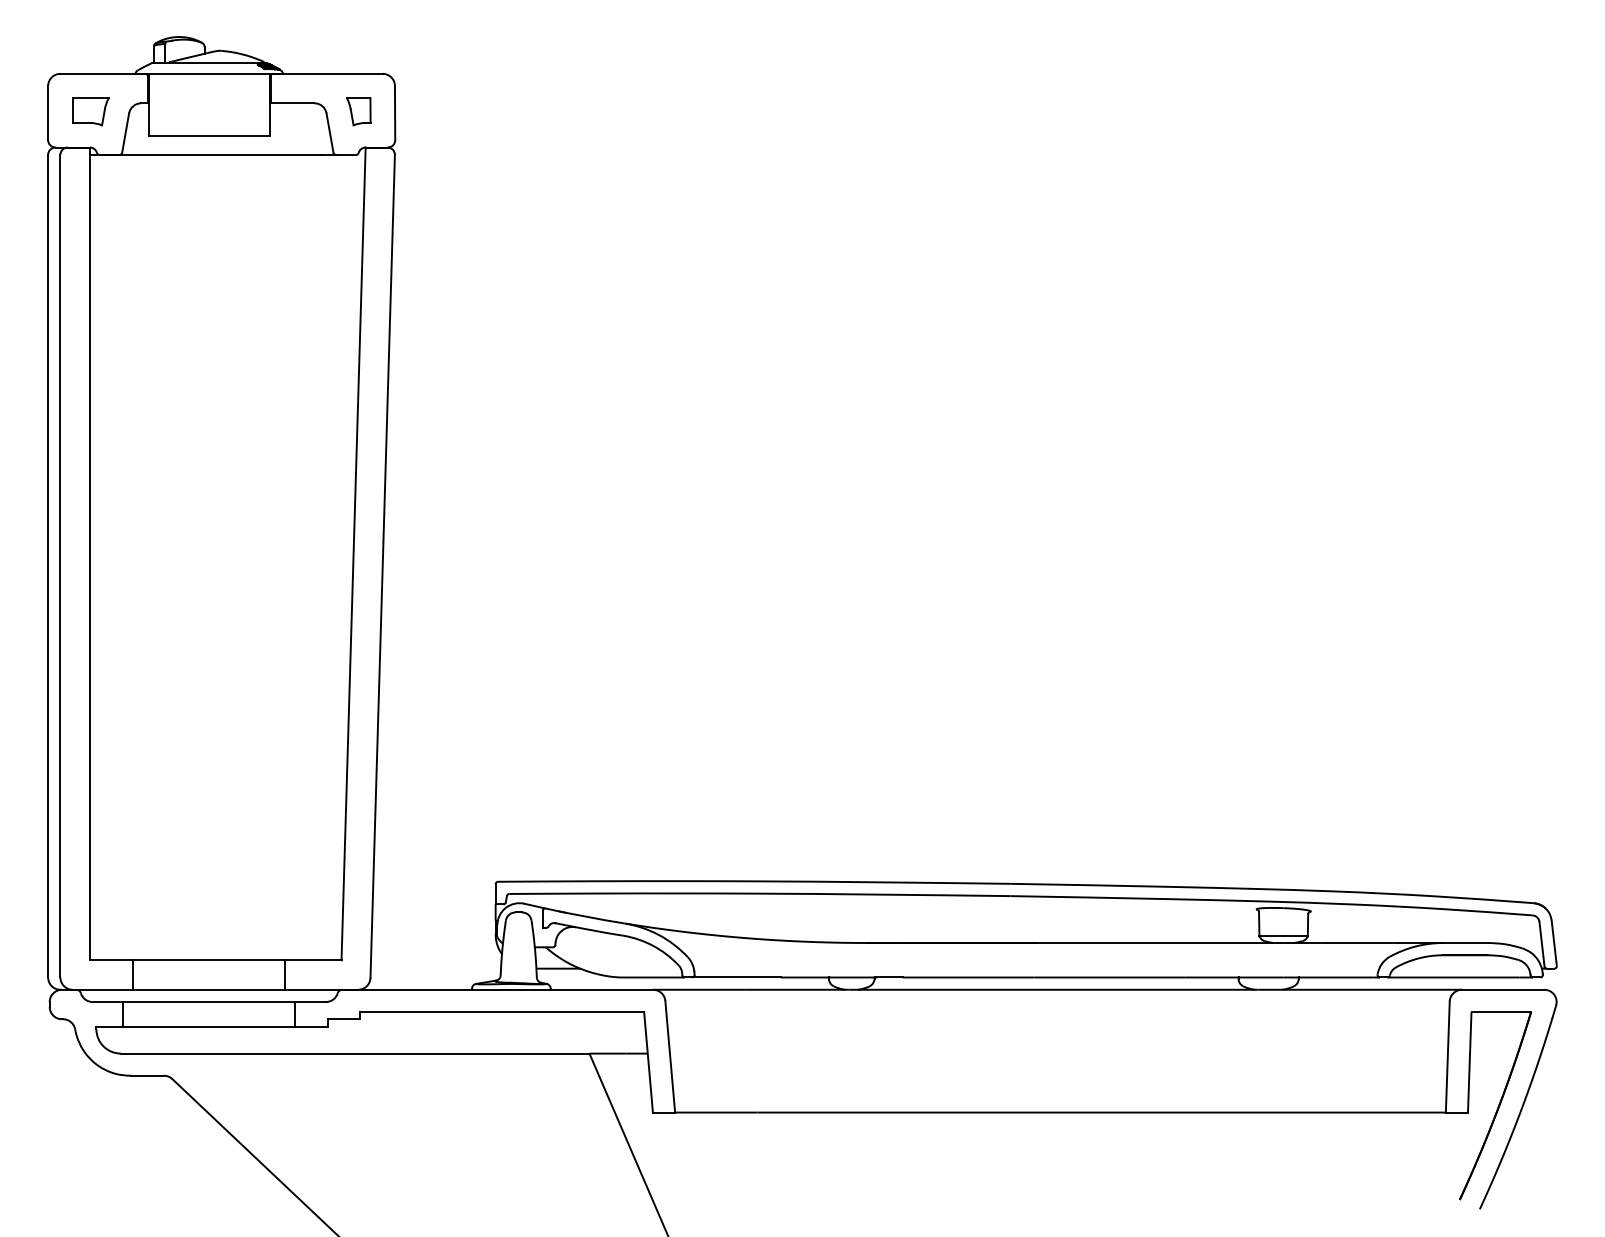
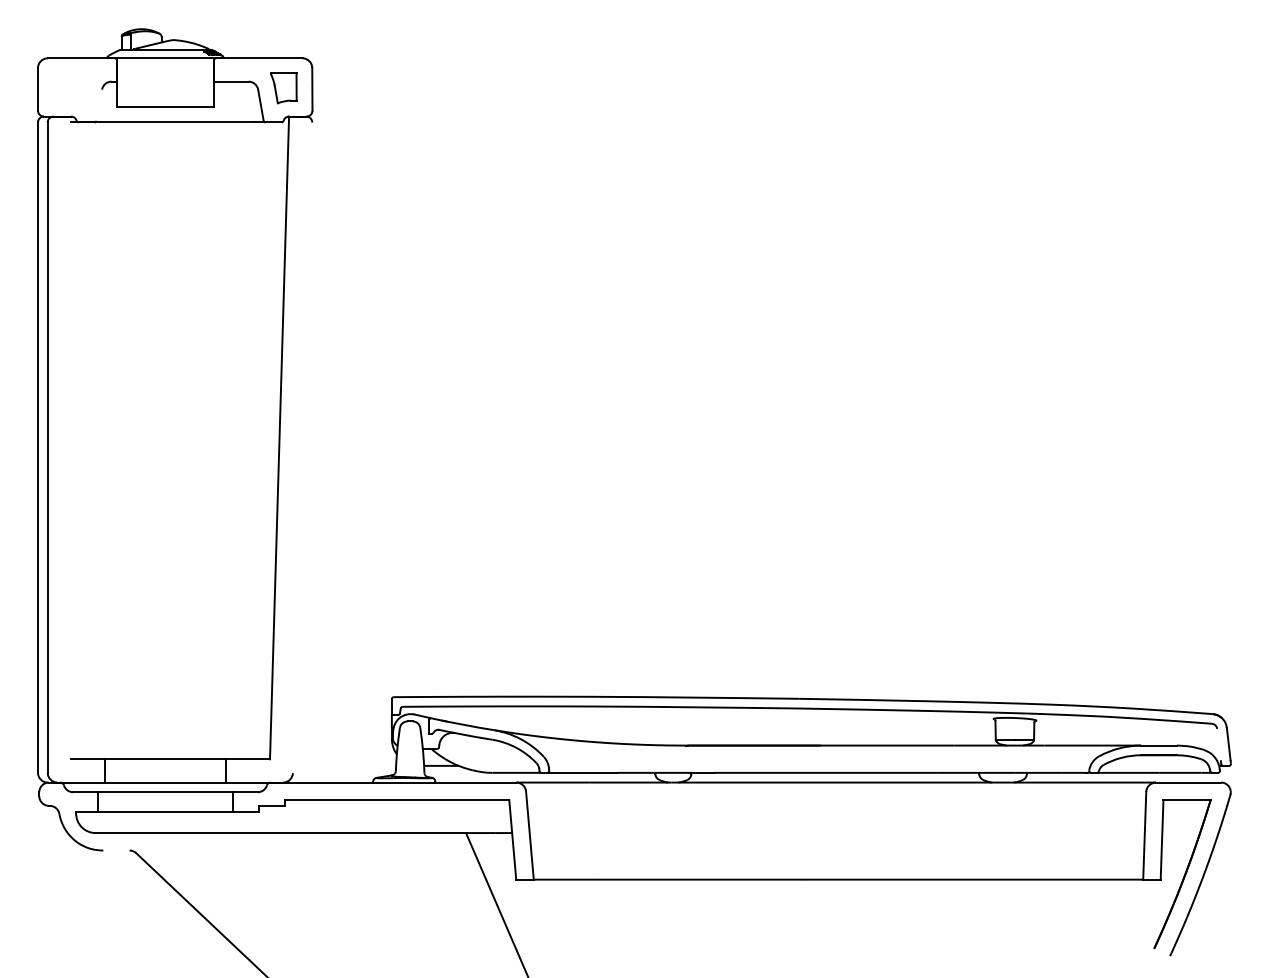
part: (90, 111) -> (71, 88), removed
part: (358, 111) -> (283, 88), size x1.4
line: (125, 132) -> (99, 104), removed
line: (89, 553) -> (70, 437), removed
line: (382, 566) -> (302, 447), removed
line: (1541, 941) -> (1218, 744), removed
line: (146, 1075) -> (115, 850), removed

